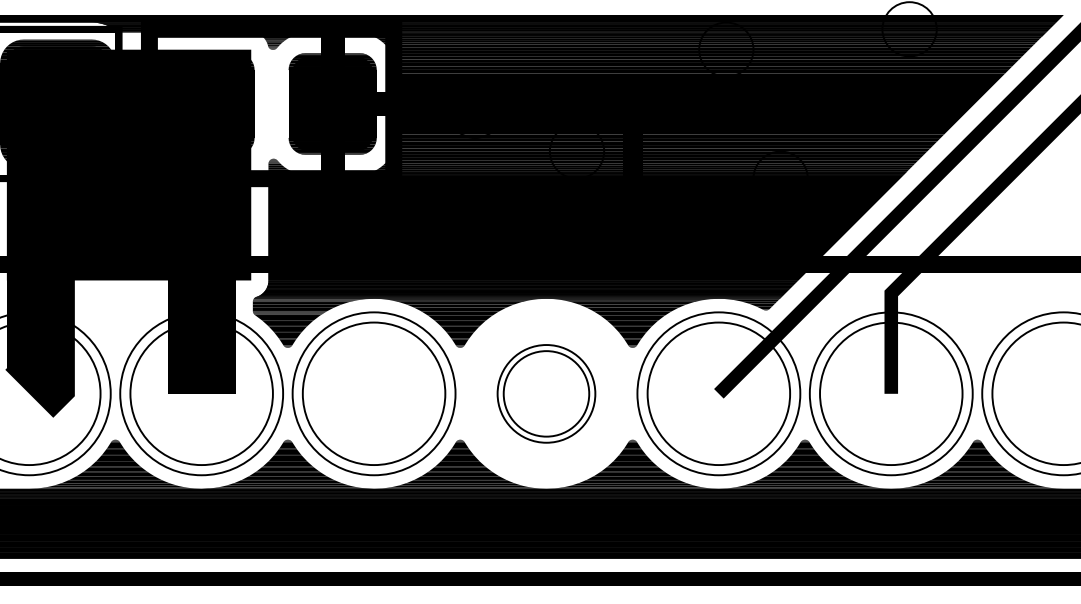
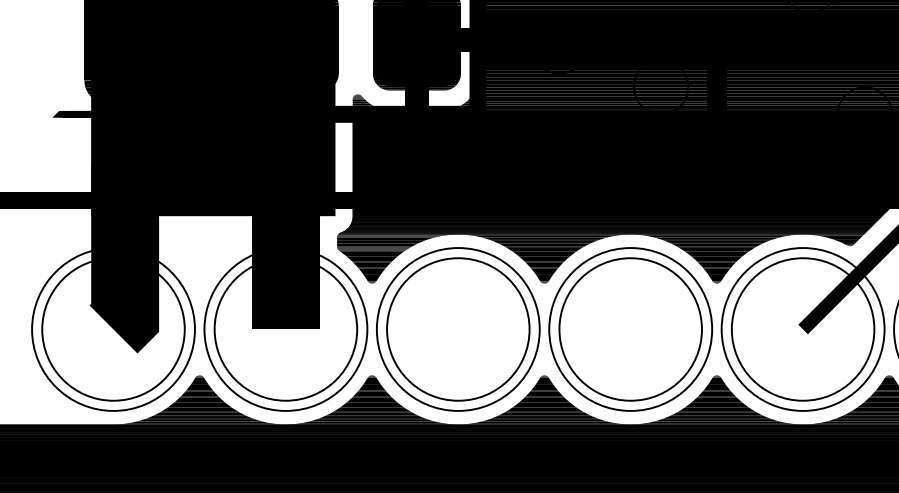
part: (546, 393) -> (630, 329), size x1.67

